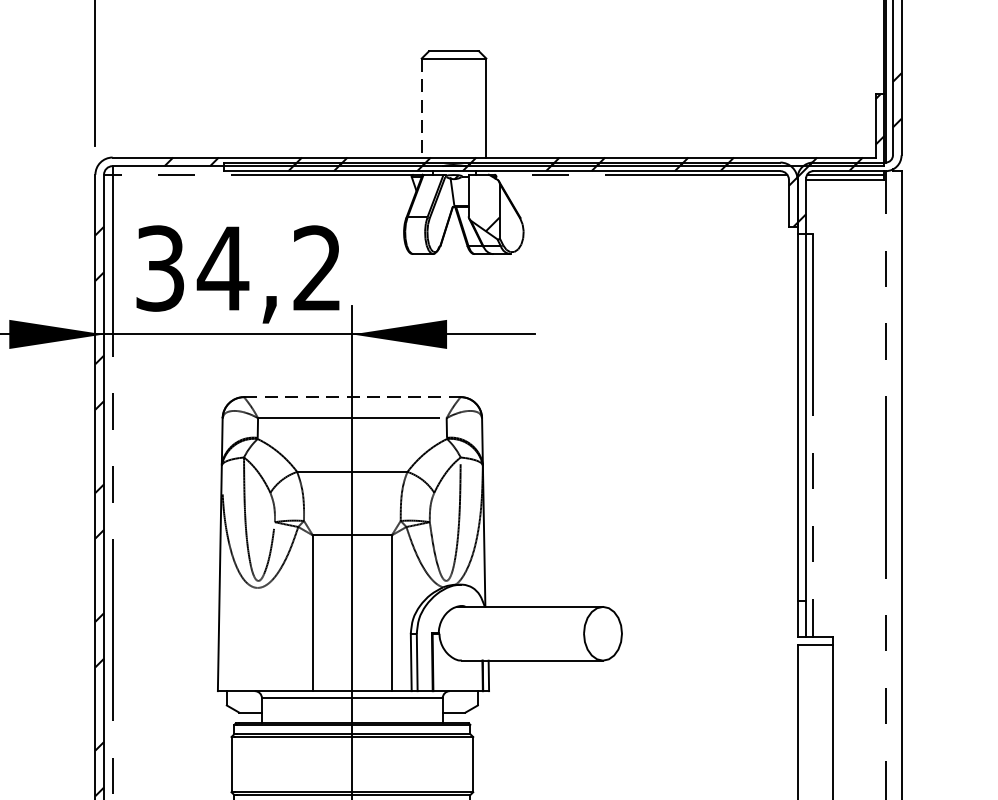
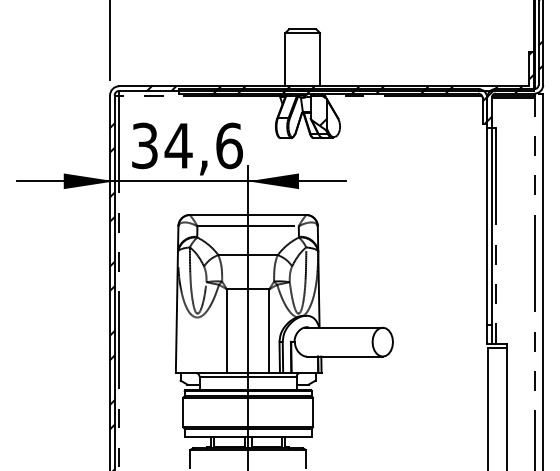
line: (421, 107) -> (285, 59), dashed -> solid
text: (317, 267) -> (229, 145), 34,2 -> 34,6
line: (353, 396) -> (248, 214), dashed -> solid

